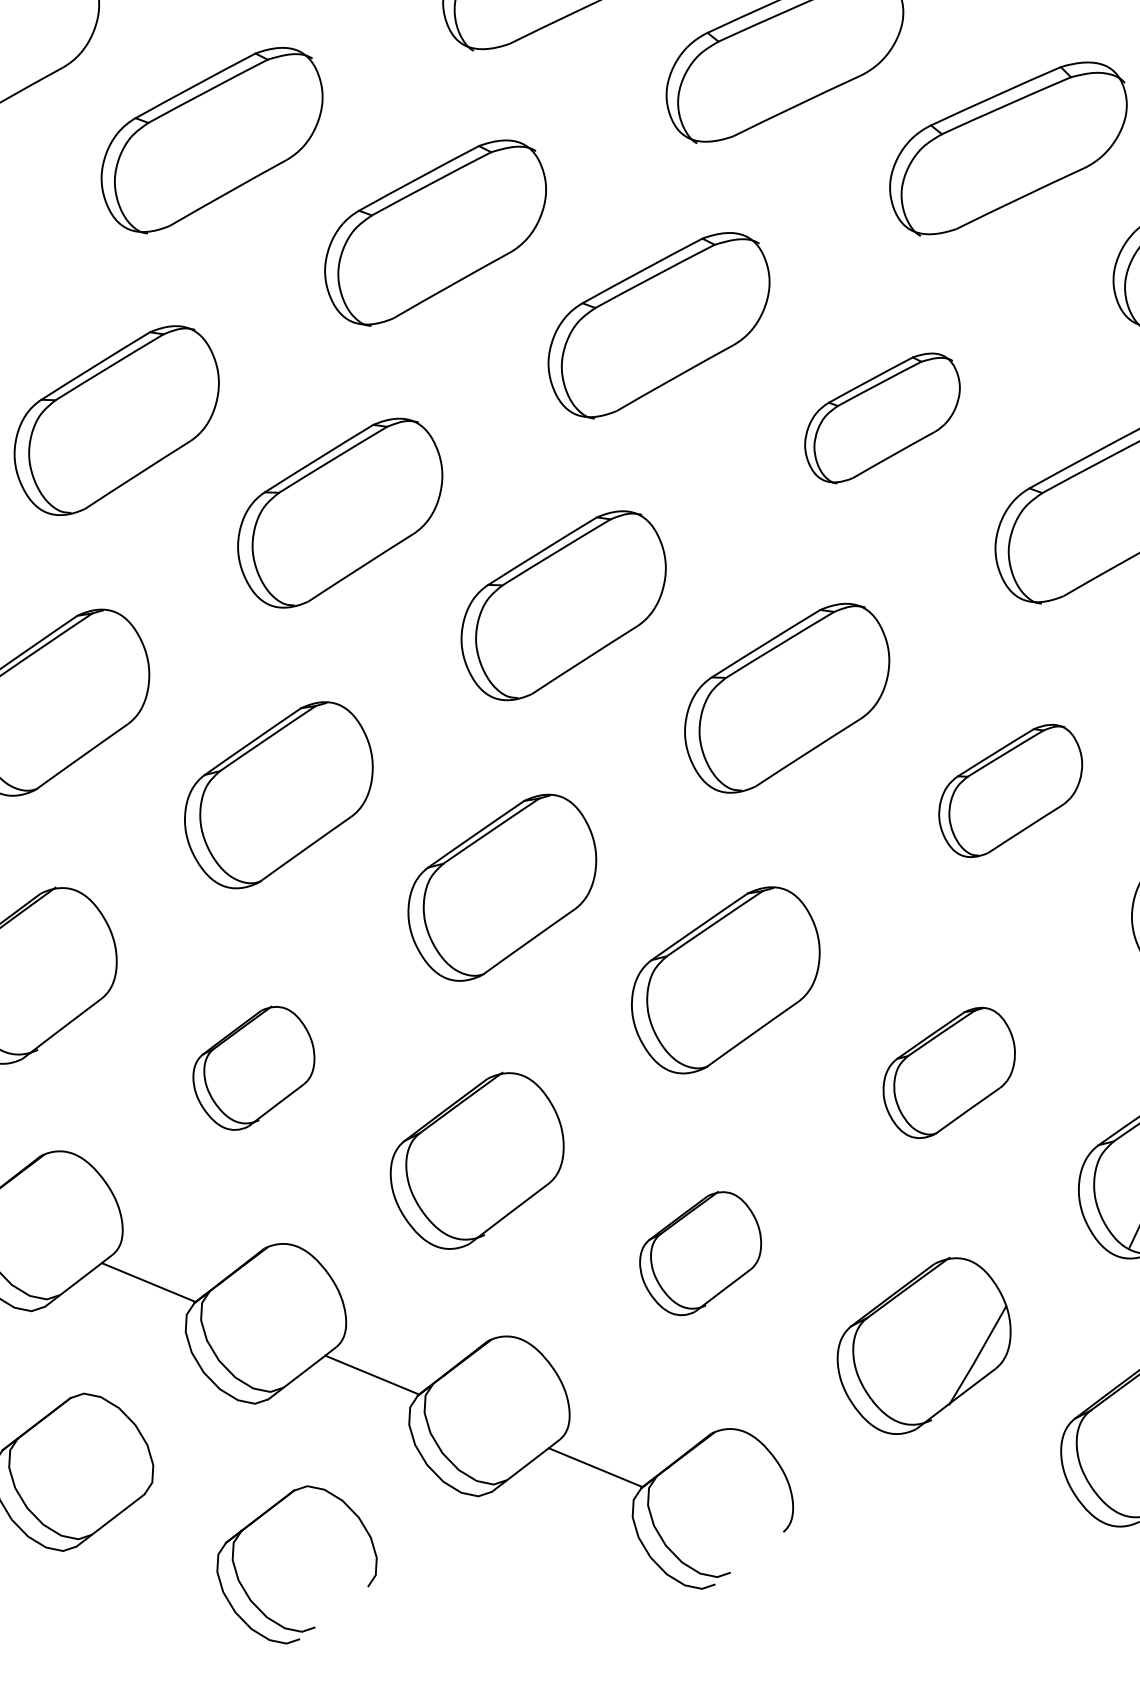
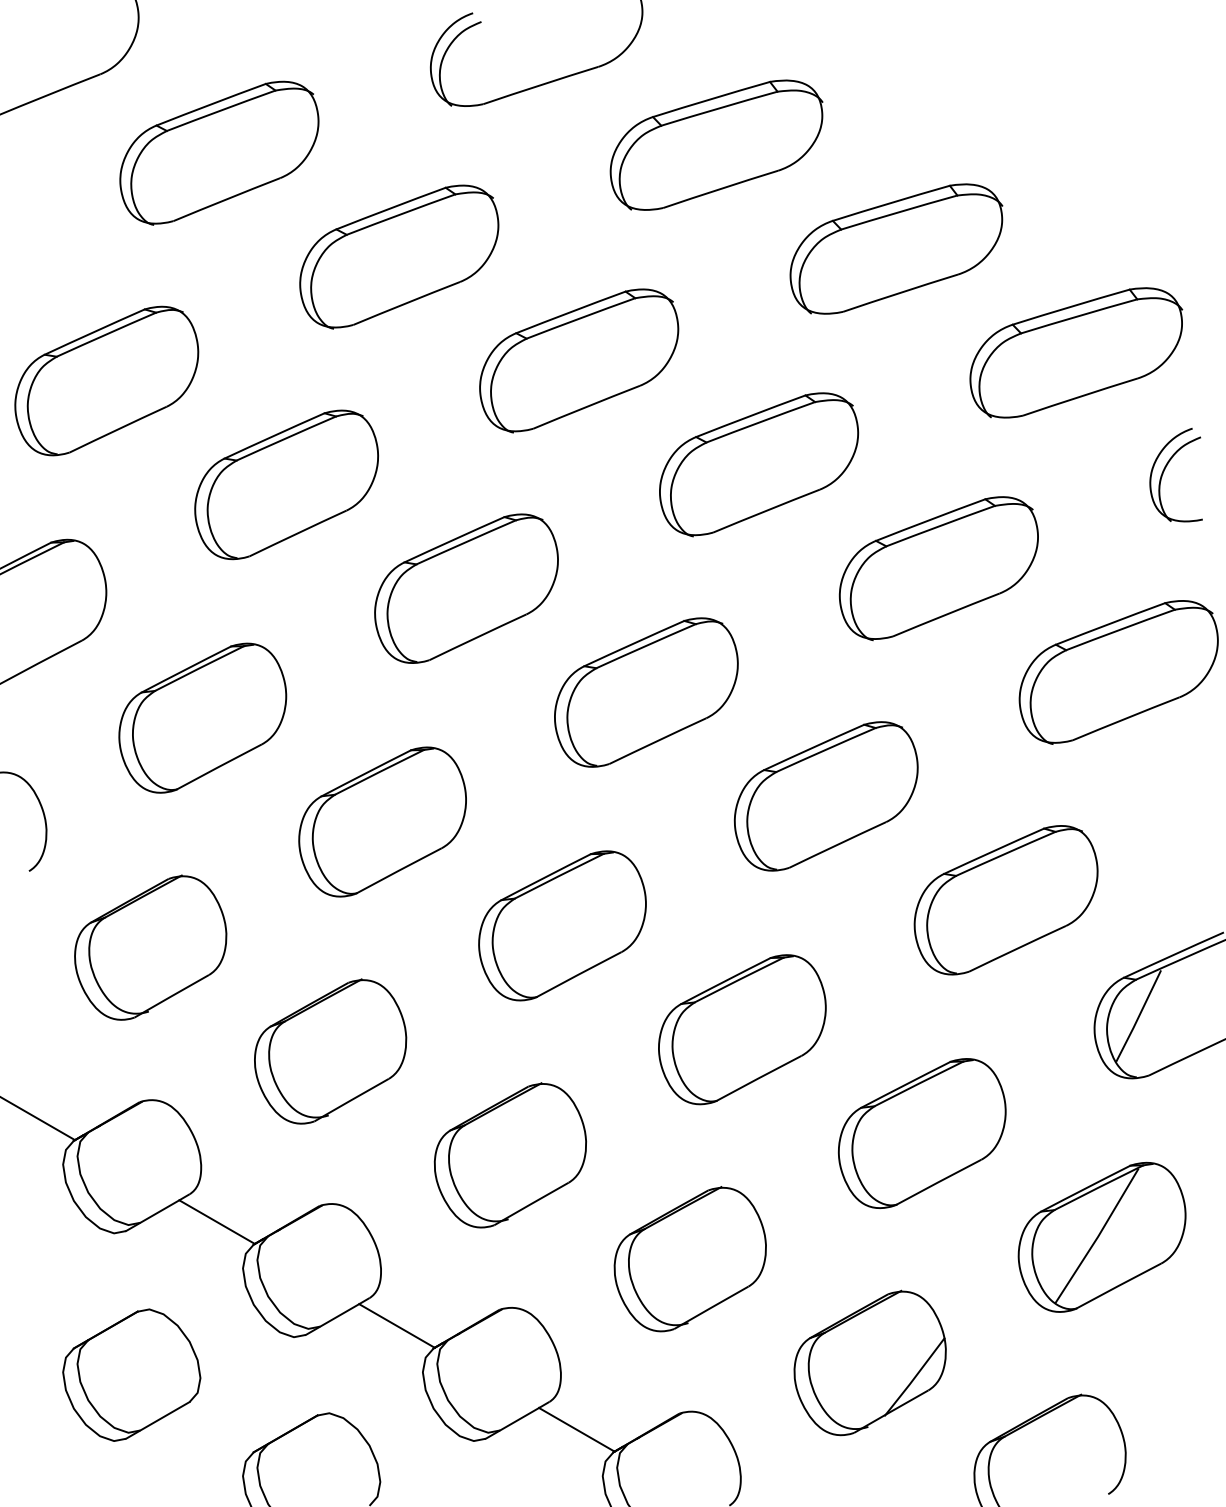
part: (882, 418) -> (938, 568), size x1.43
part: (1010, 791) -> (1005, 900), size x1.43
part: (253, 1068) -> (330, 1051), size x1.43
part: (948, 1073) -> (921, 1133), size x1.43
part: (699, 1253) -> (689, 1259), size x1.43

